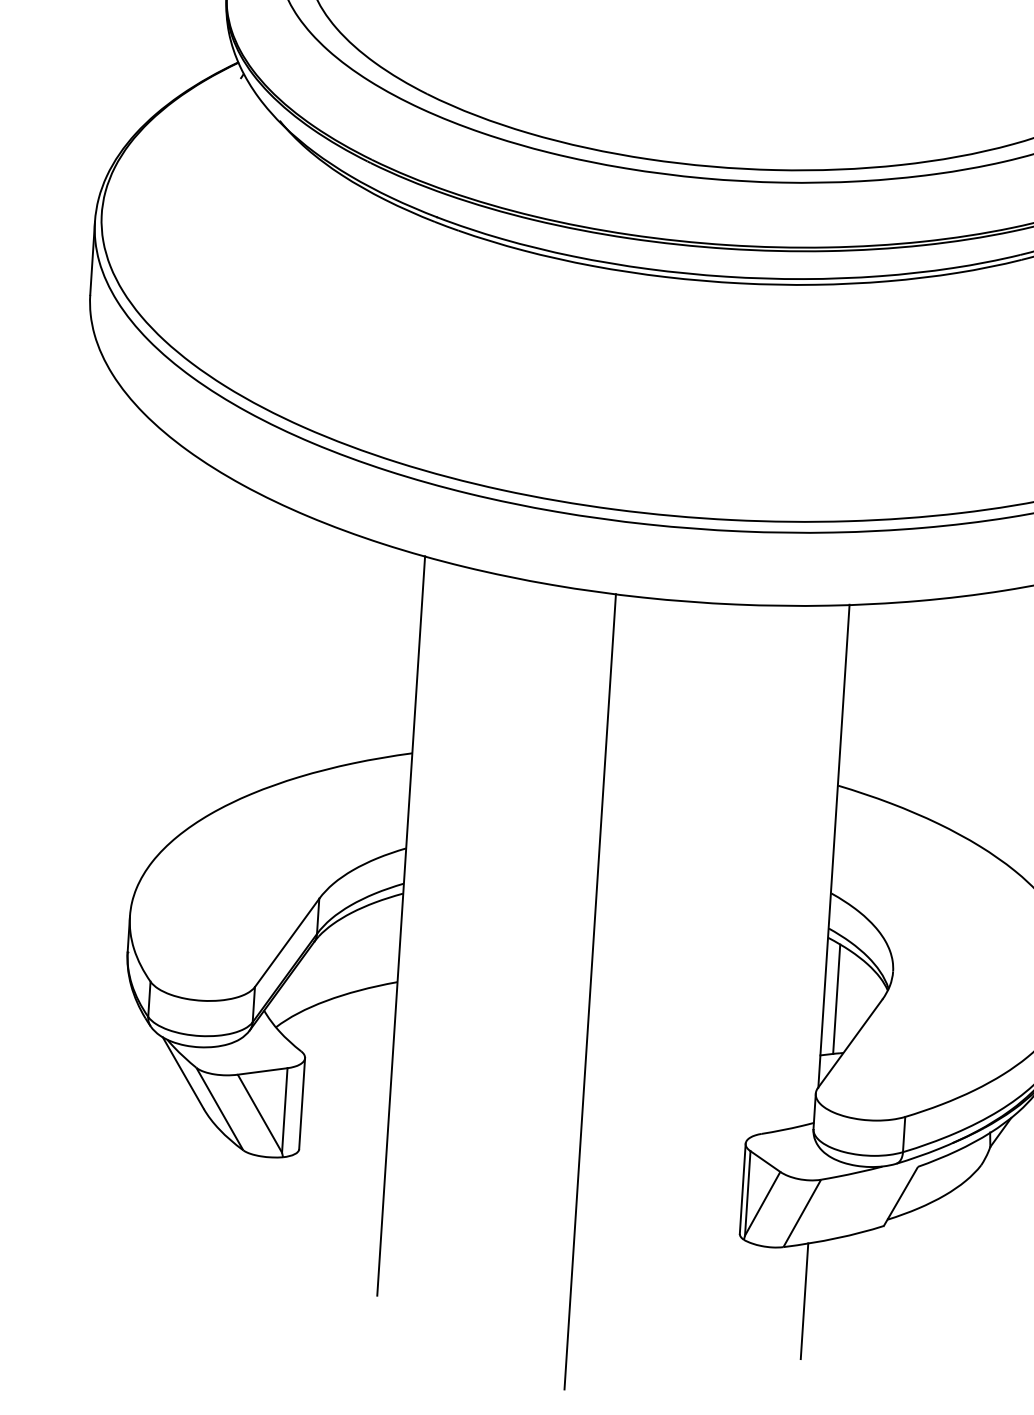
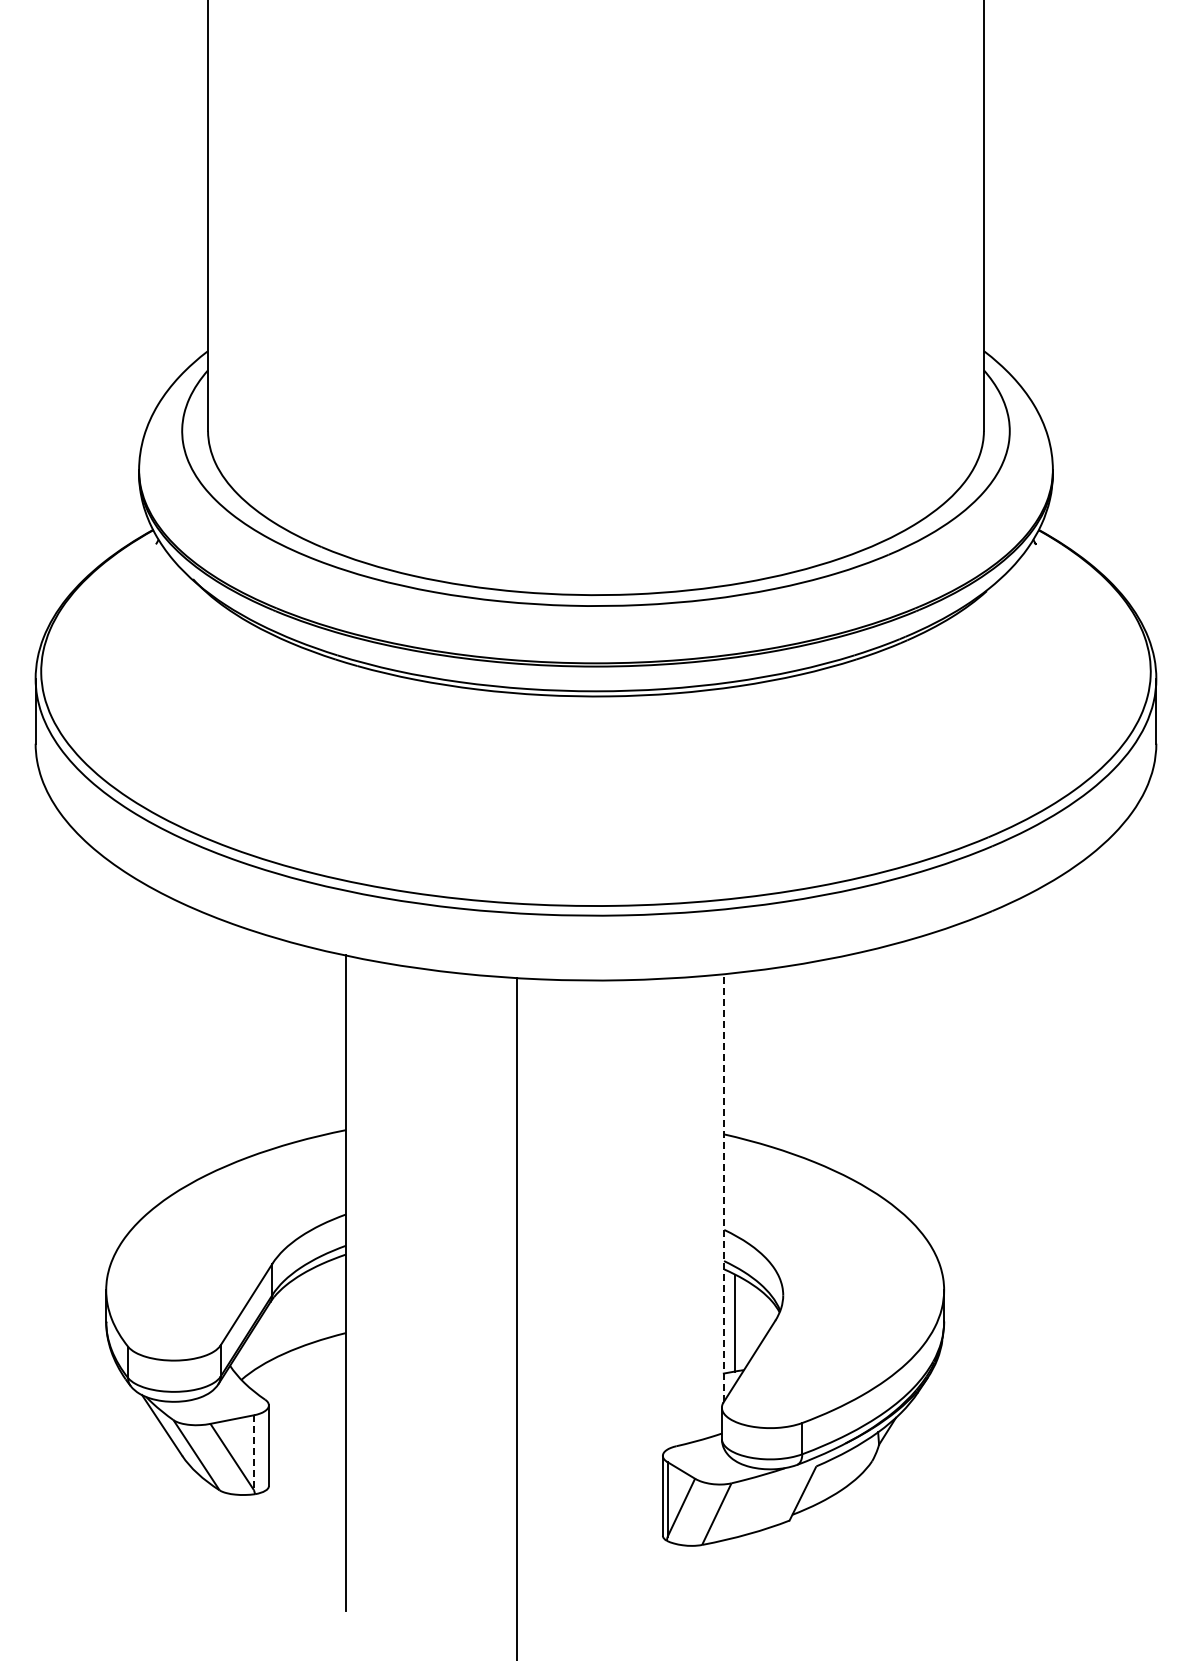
line: (833, 845) -> (723, 1187), solid -> dashed
line: (285, 1111) -> (254, 1453), solid -> dashed
line: (804, 1301) -> (723, 1591), removed

